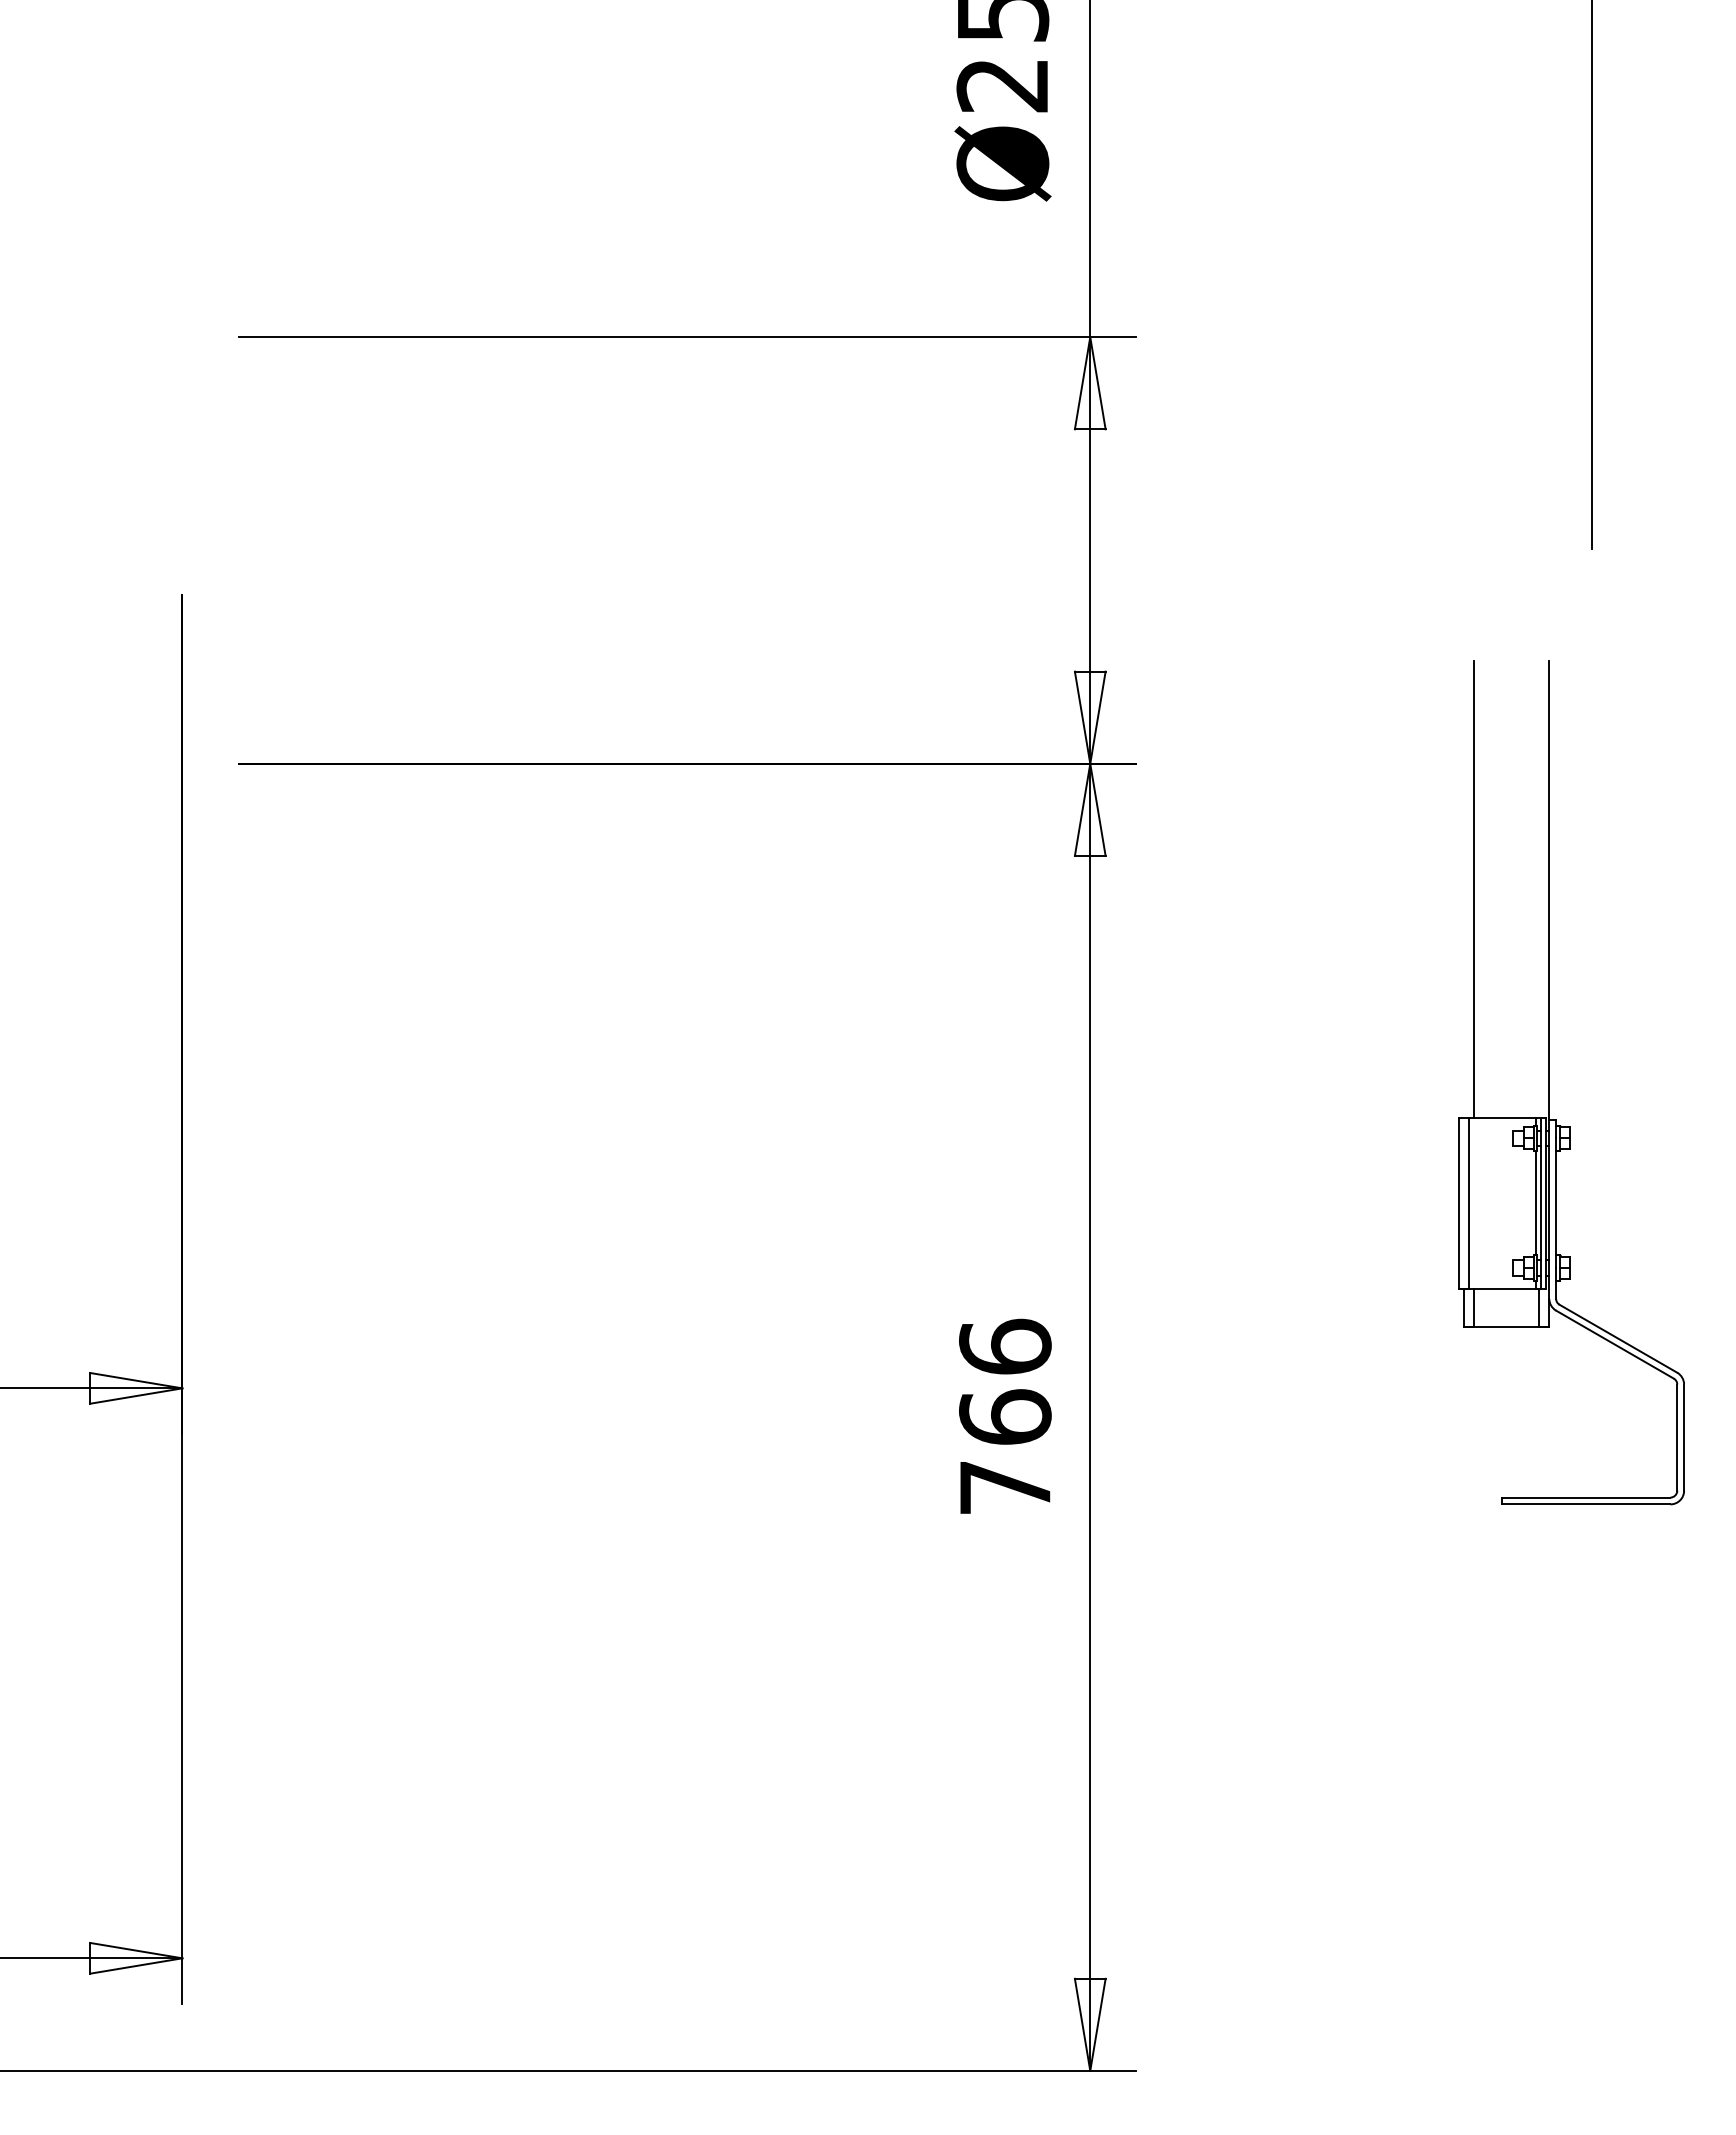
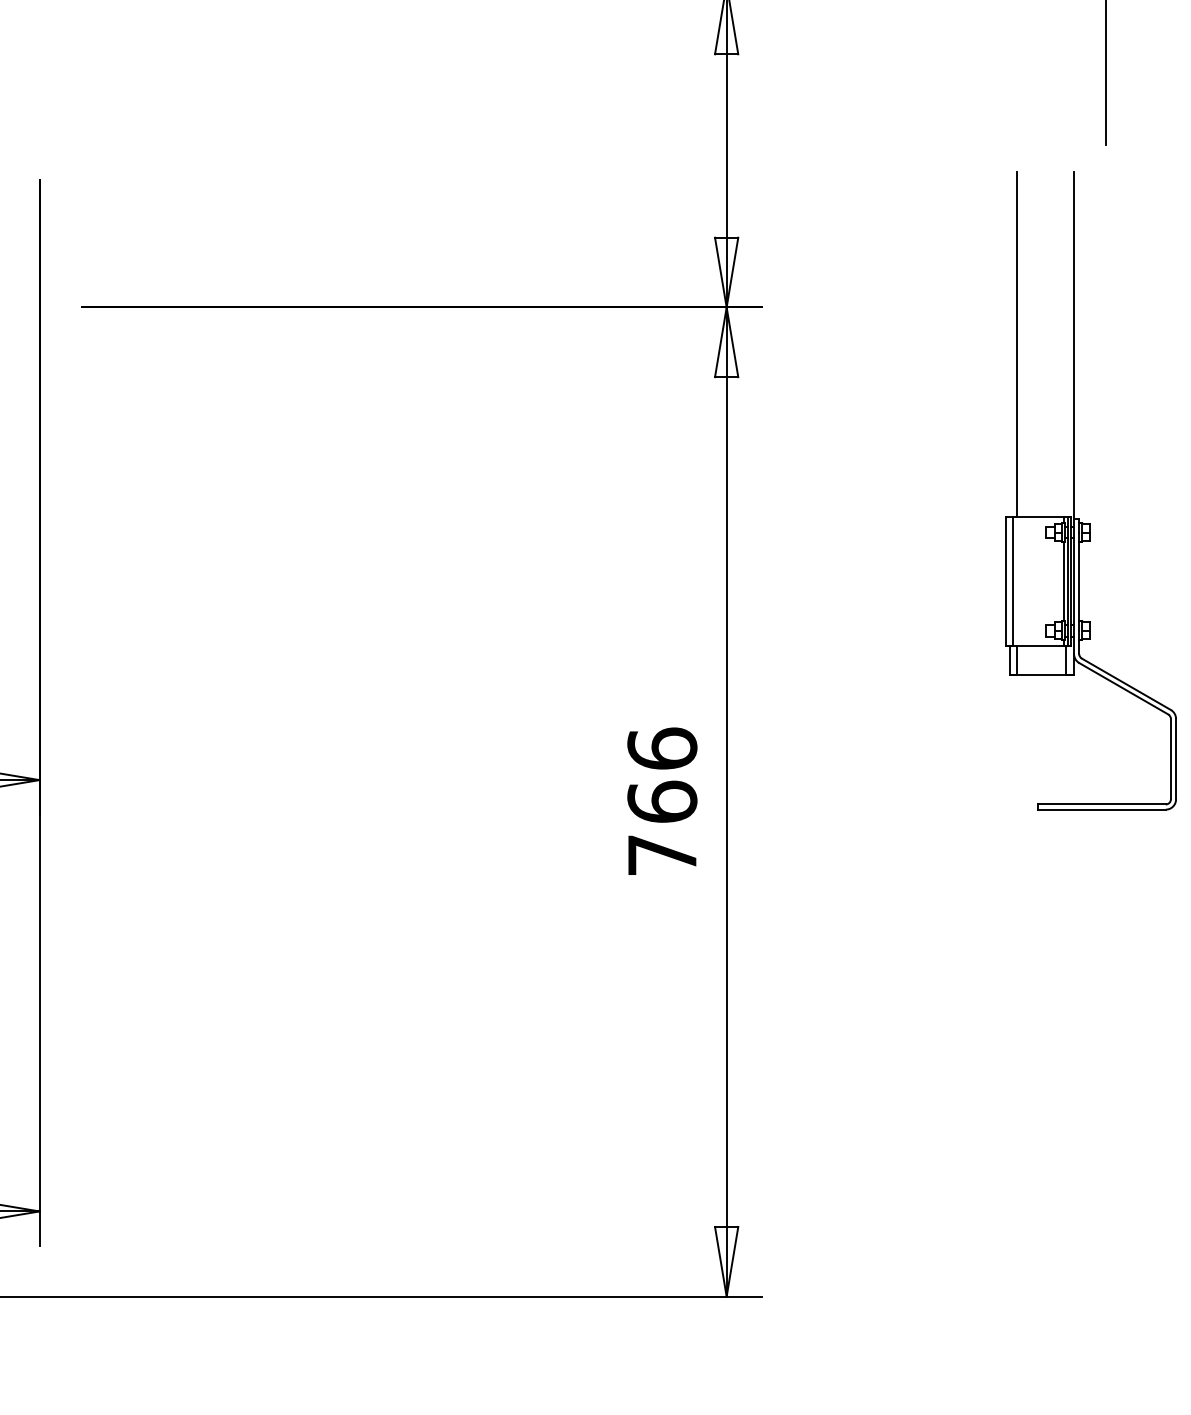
part: (1549, 1082) -> (1074, 490), moved

